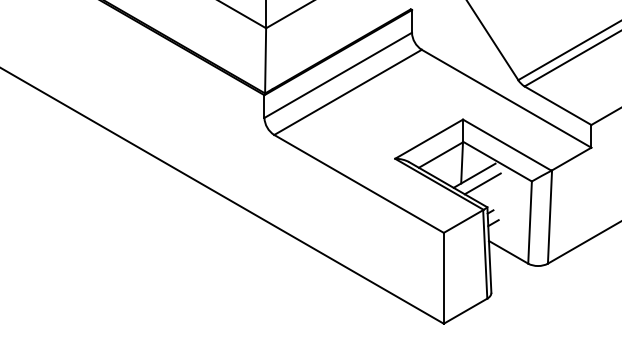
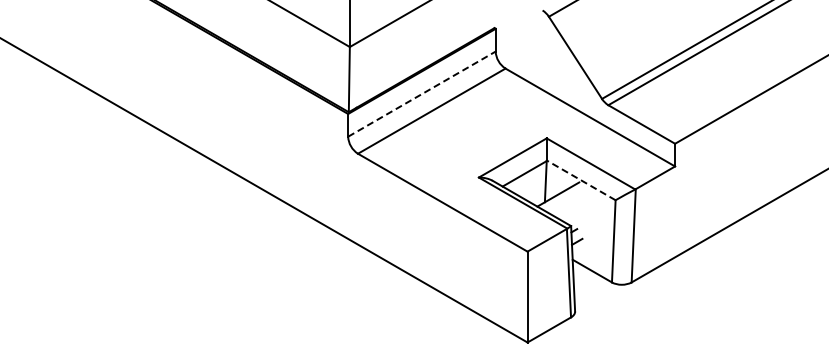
line: (338, 74) -> (422, 93), solid -> dashed
line: (497, 161) -> (581, 180), solid -> dashed
line: (482, 183) -> (566, 202), removed

